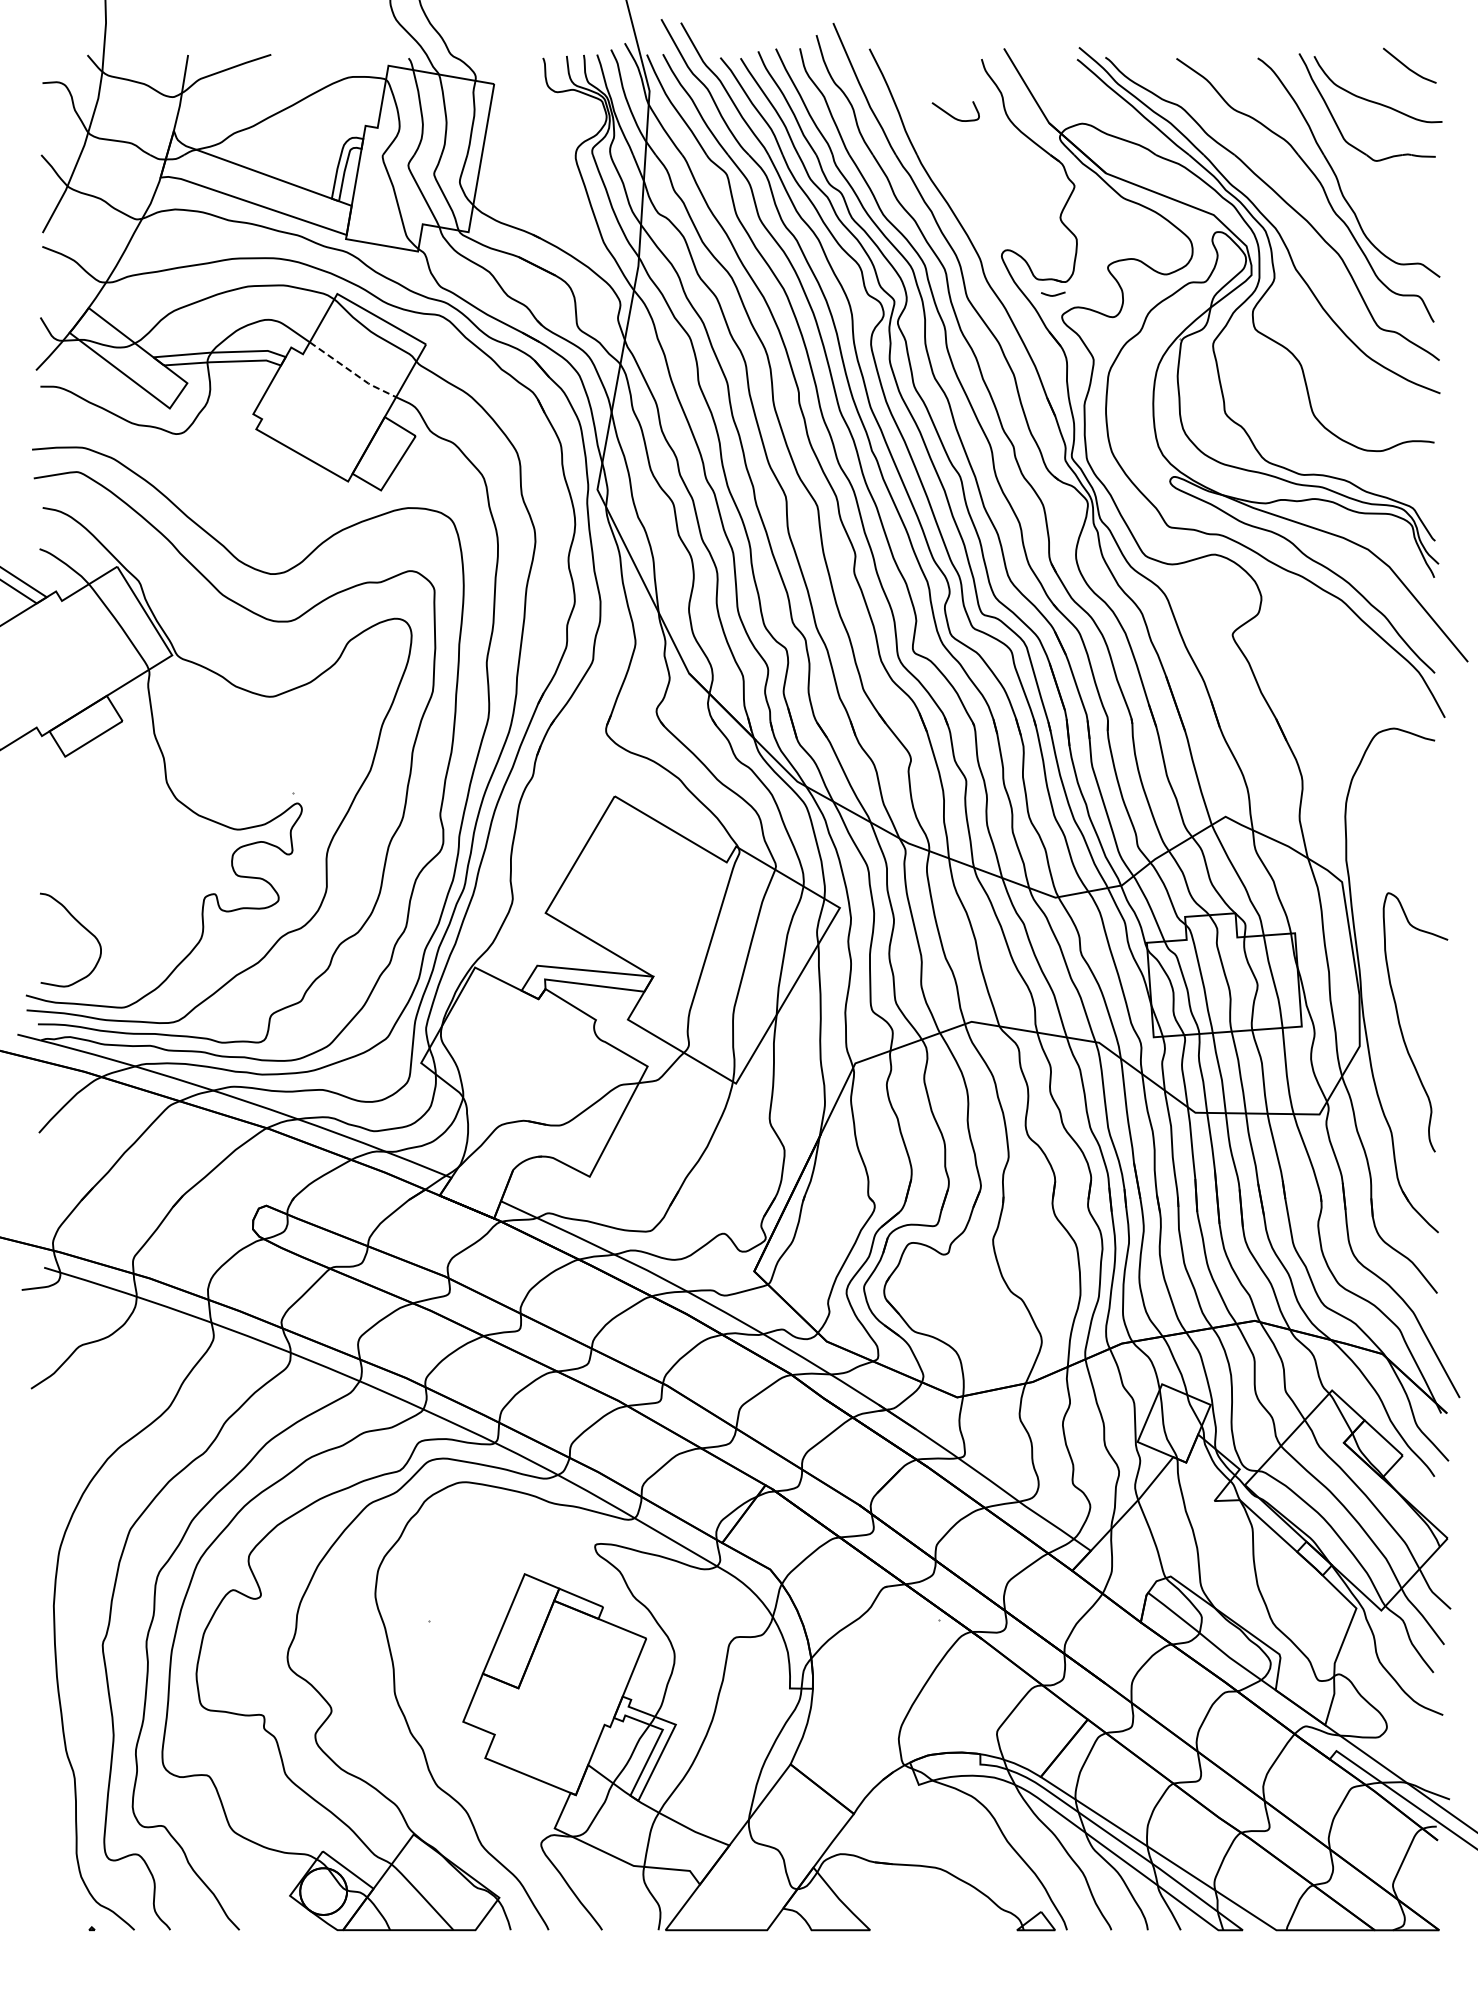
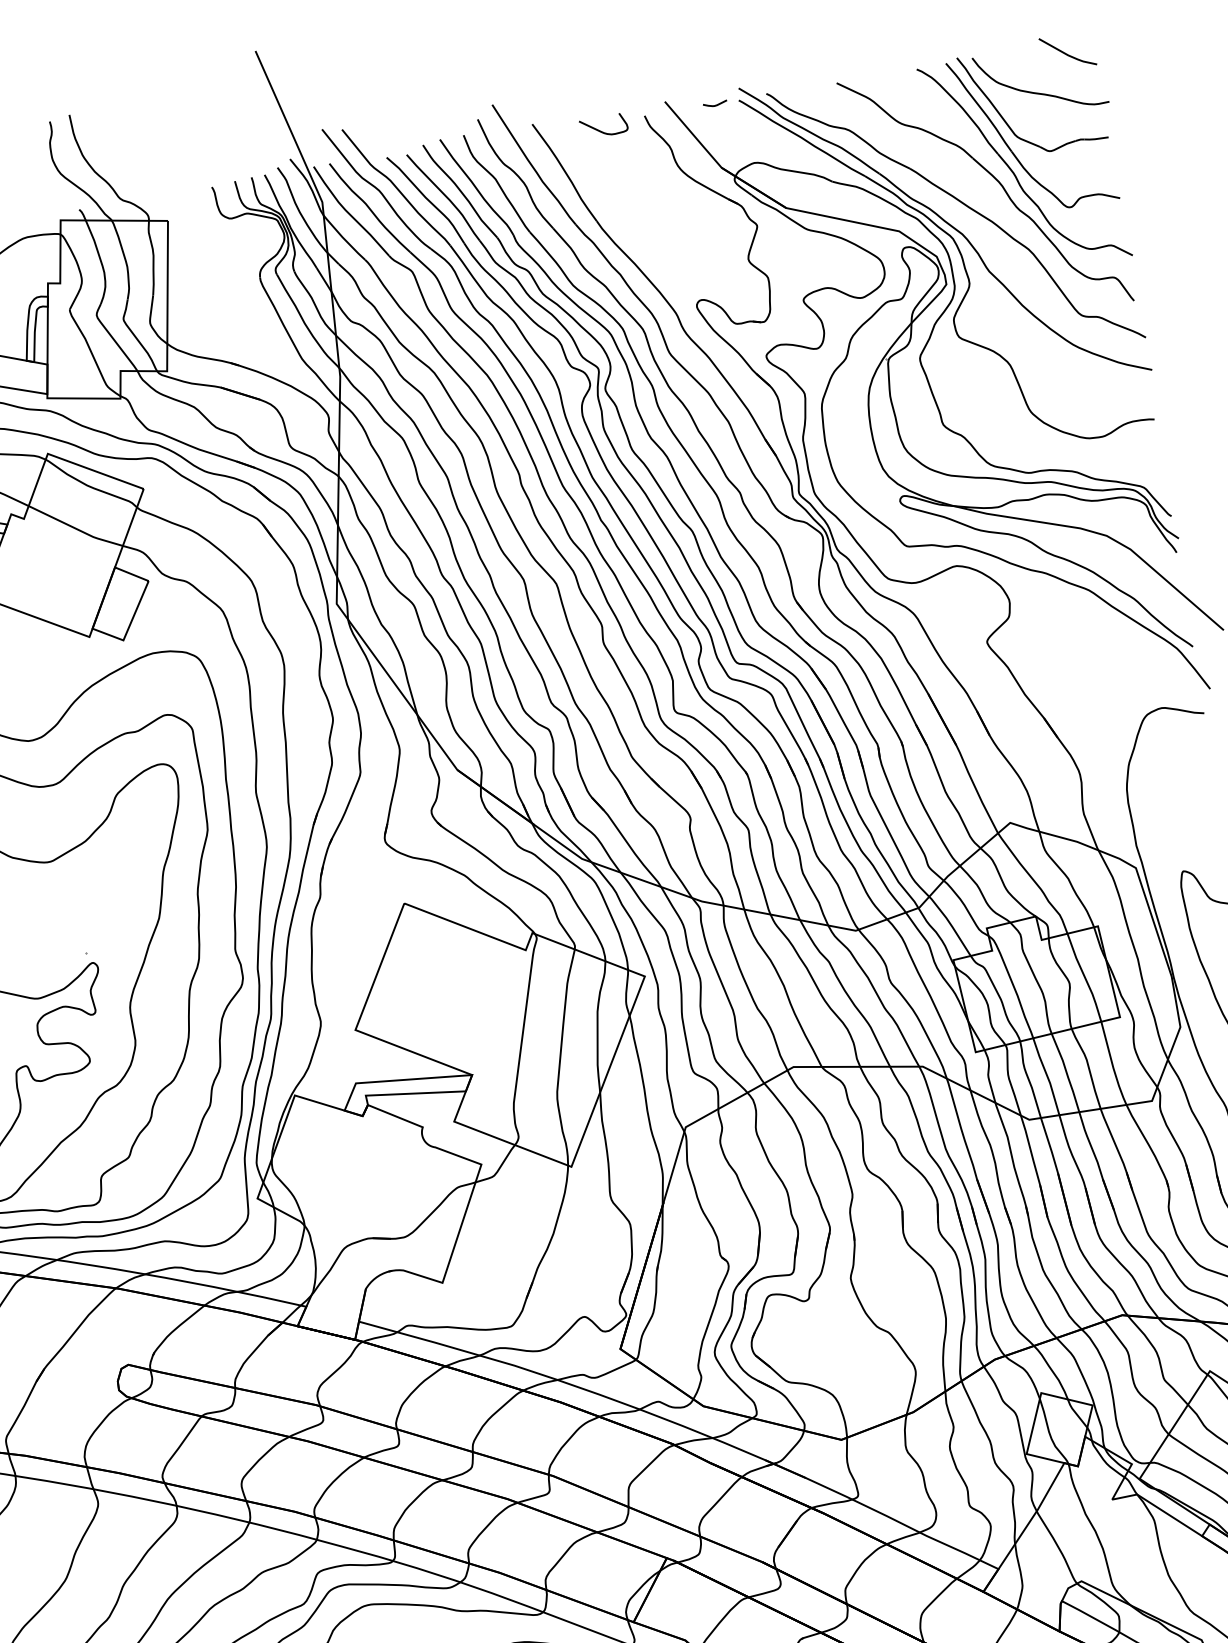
curve: (952, 115) -> (601, 130), moved
part: (1337, 151) -> (1010, 148), added
curve: (1053, 294) -> (715, 104), moved
line: (352, 372) -> (75, 528), dashed -> solid

